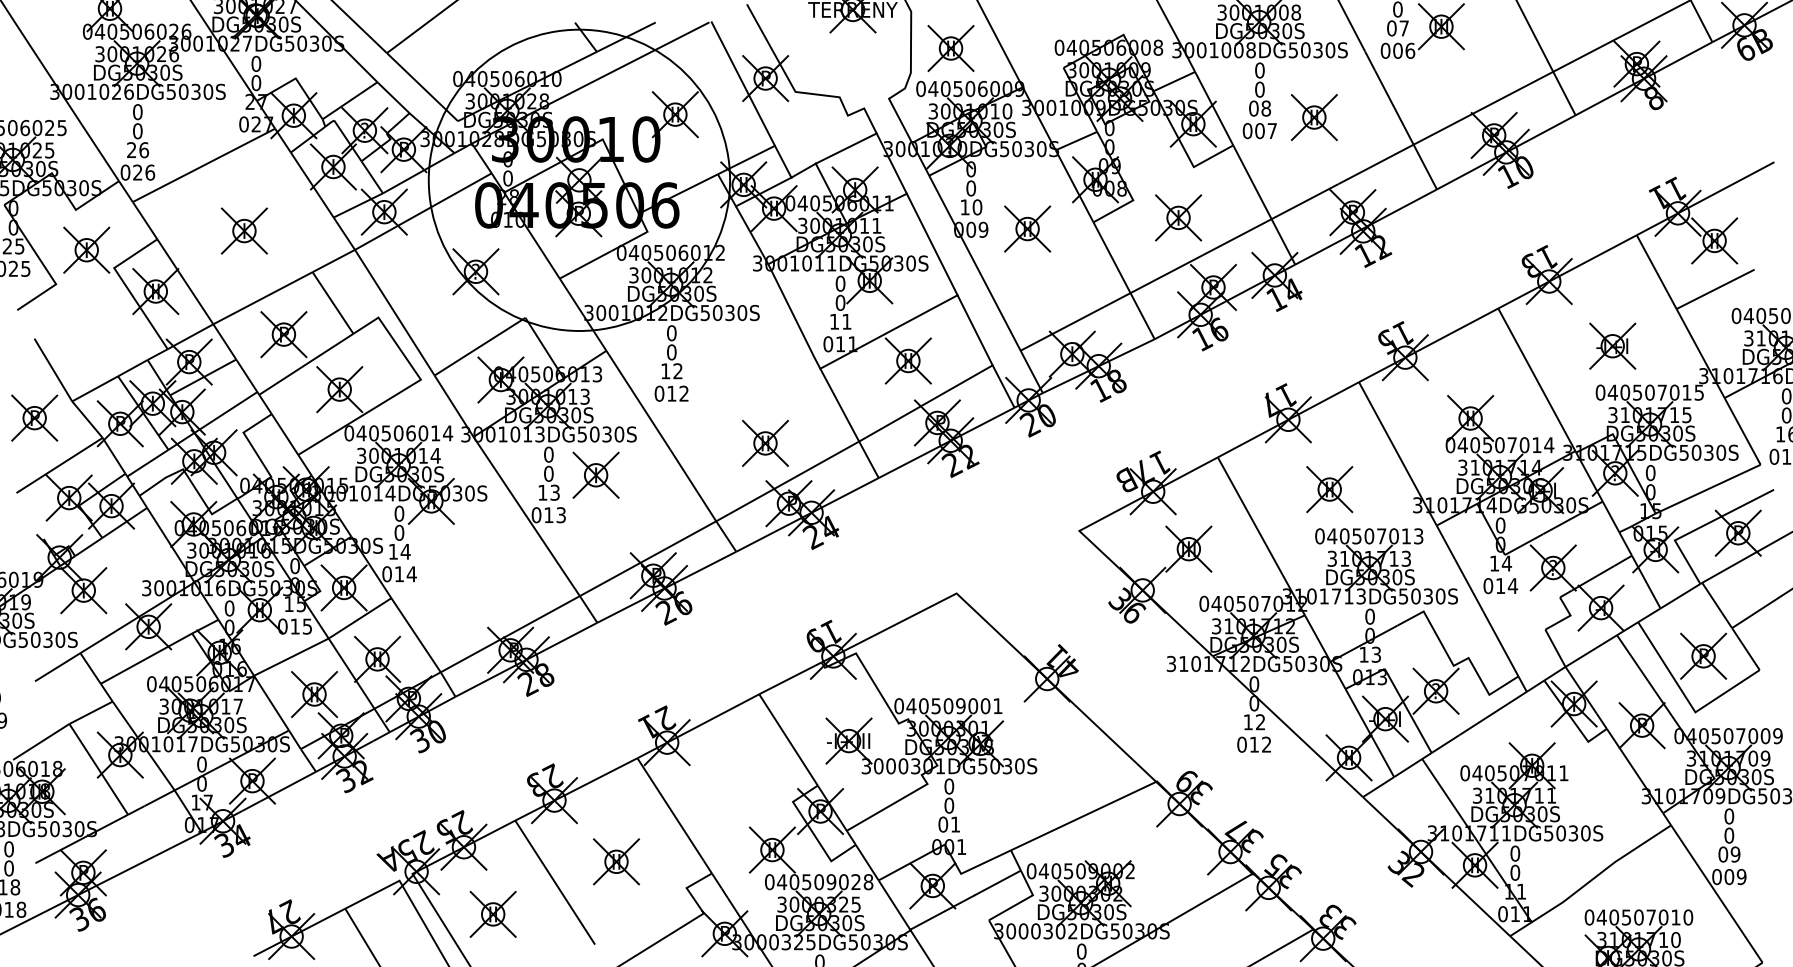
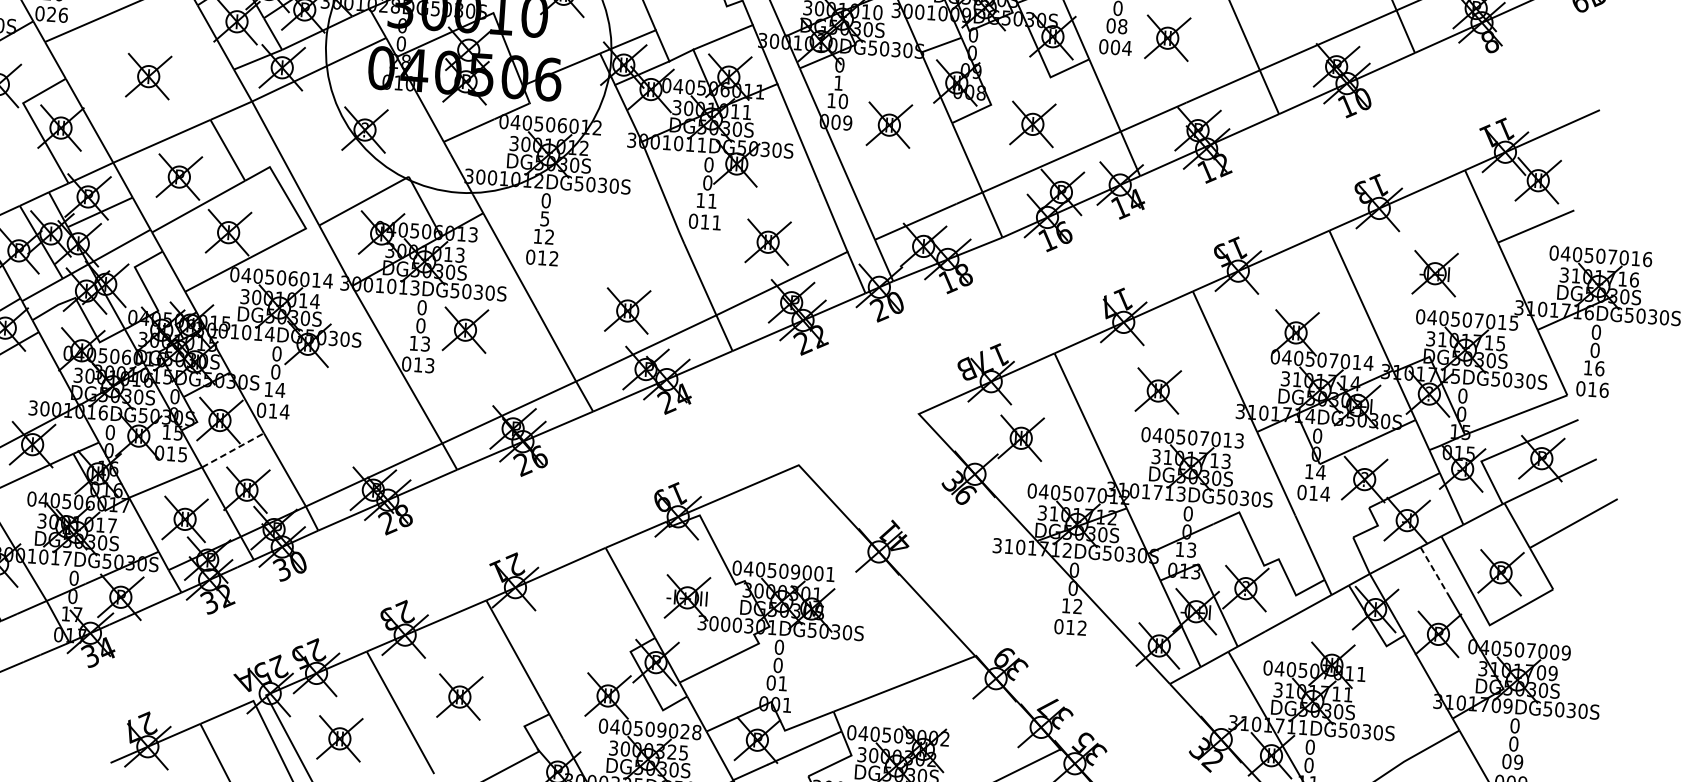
text: (1272, 130) -> (1127, 47), 007 -> 004
text: (971, 188) -> (838, 83), 0 -> 1
line: (888, 331) -> (751, 213), removed
text: (671, 352) -> (544, 218), 0 -> 5
line: (360, 618) -> (233, 450), solid -> dashed
line: (1632, 658) -> (1433, 570), solid -> dashed

